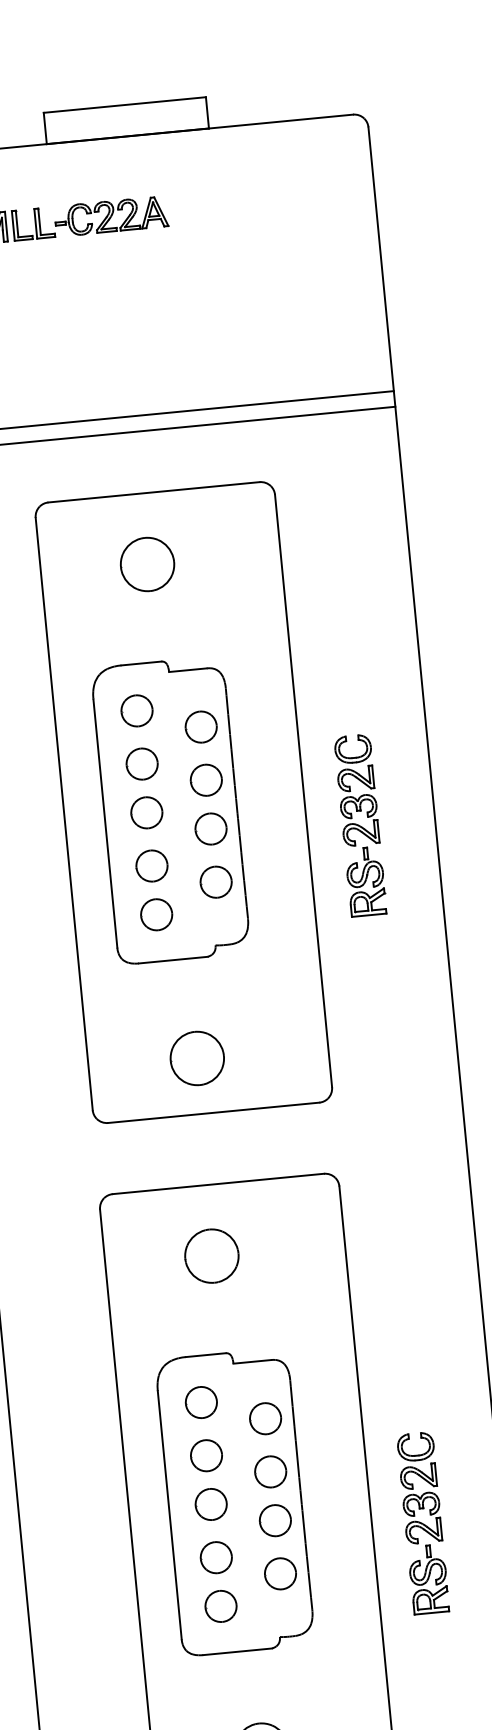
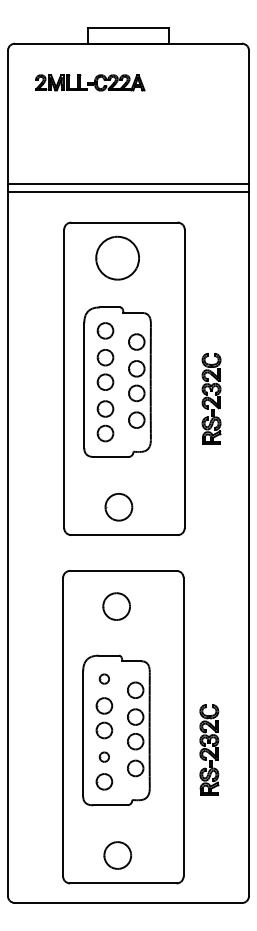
part: (146, 564) -> (117, 258), size x1.6
part: (201, 1401) -> (104, 678), size x0.6
part: (216, 1556) -> (104, 756), size x0.6

